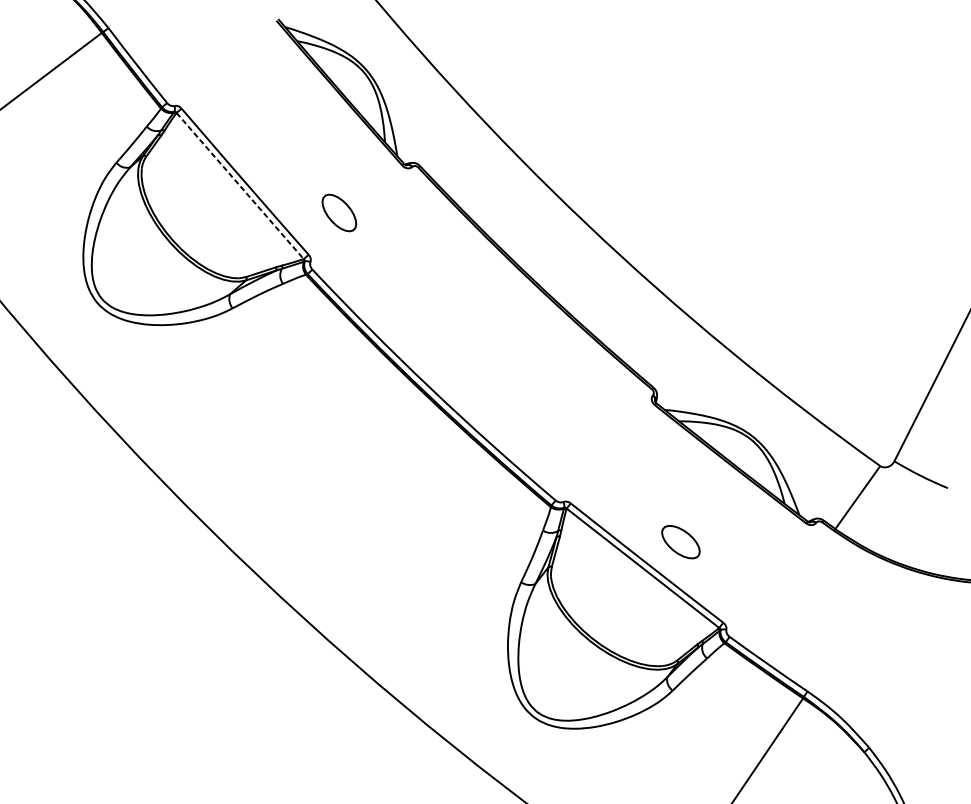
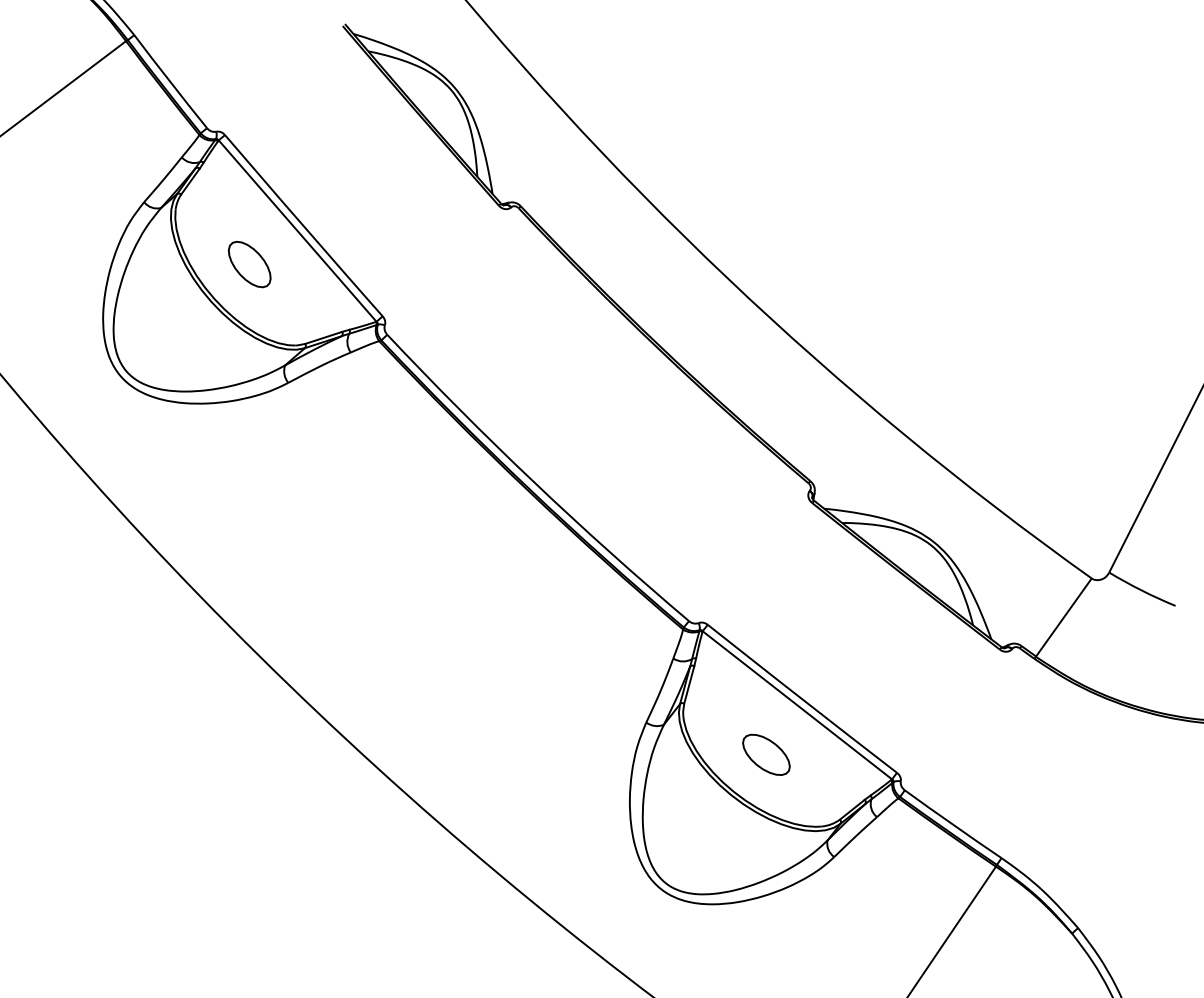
line: (240, 186) -> (297, 231), dashed -> solid
part: (339, 212) -> (249, 264), moved
part: (680, 541) -> (766, 754), moved

